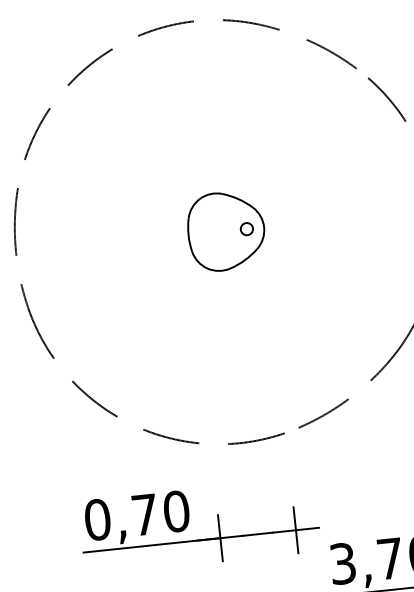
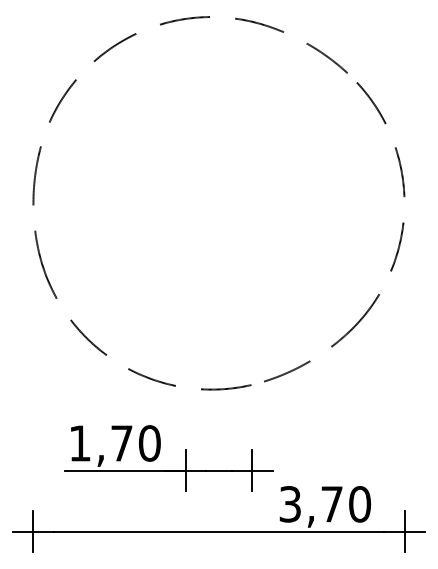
part: (225, 231) -> (218, 203), removed
text: (98, 519) -> (80, 443), 0,70 -> 1,70

